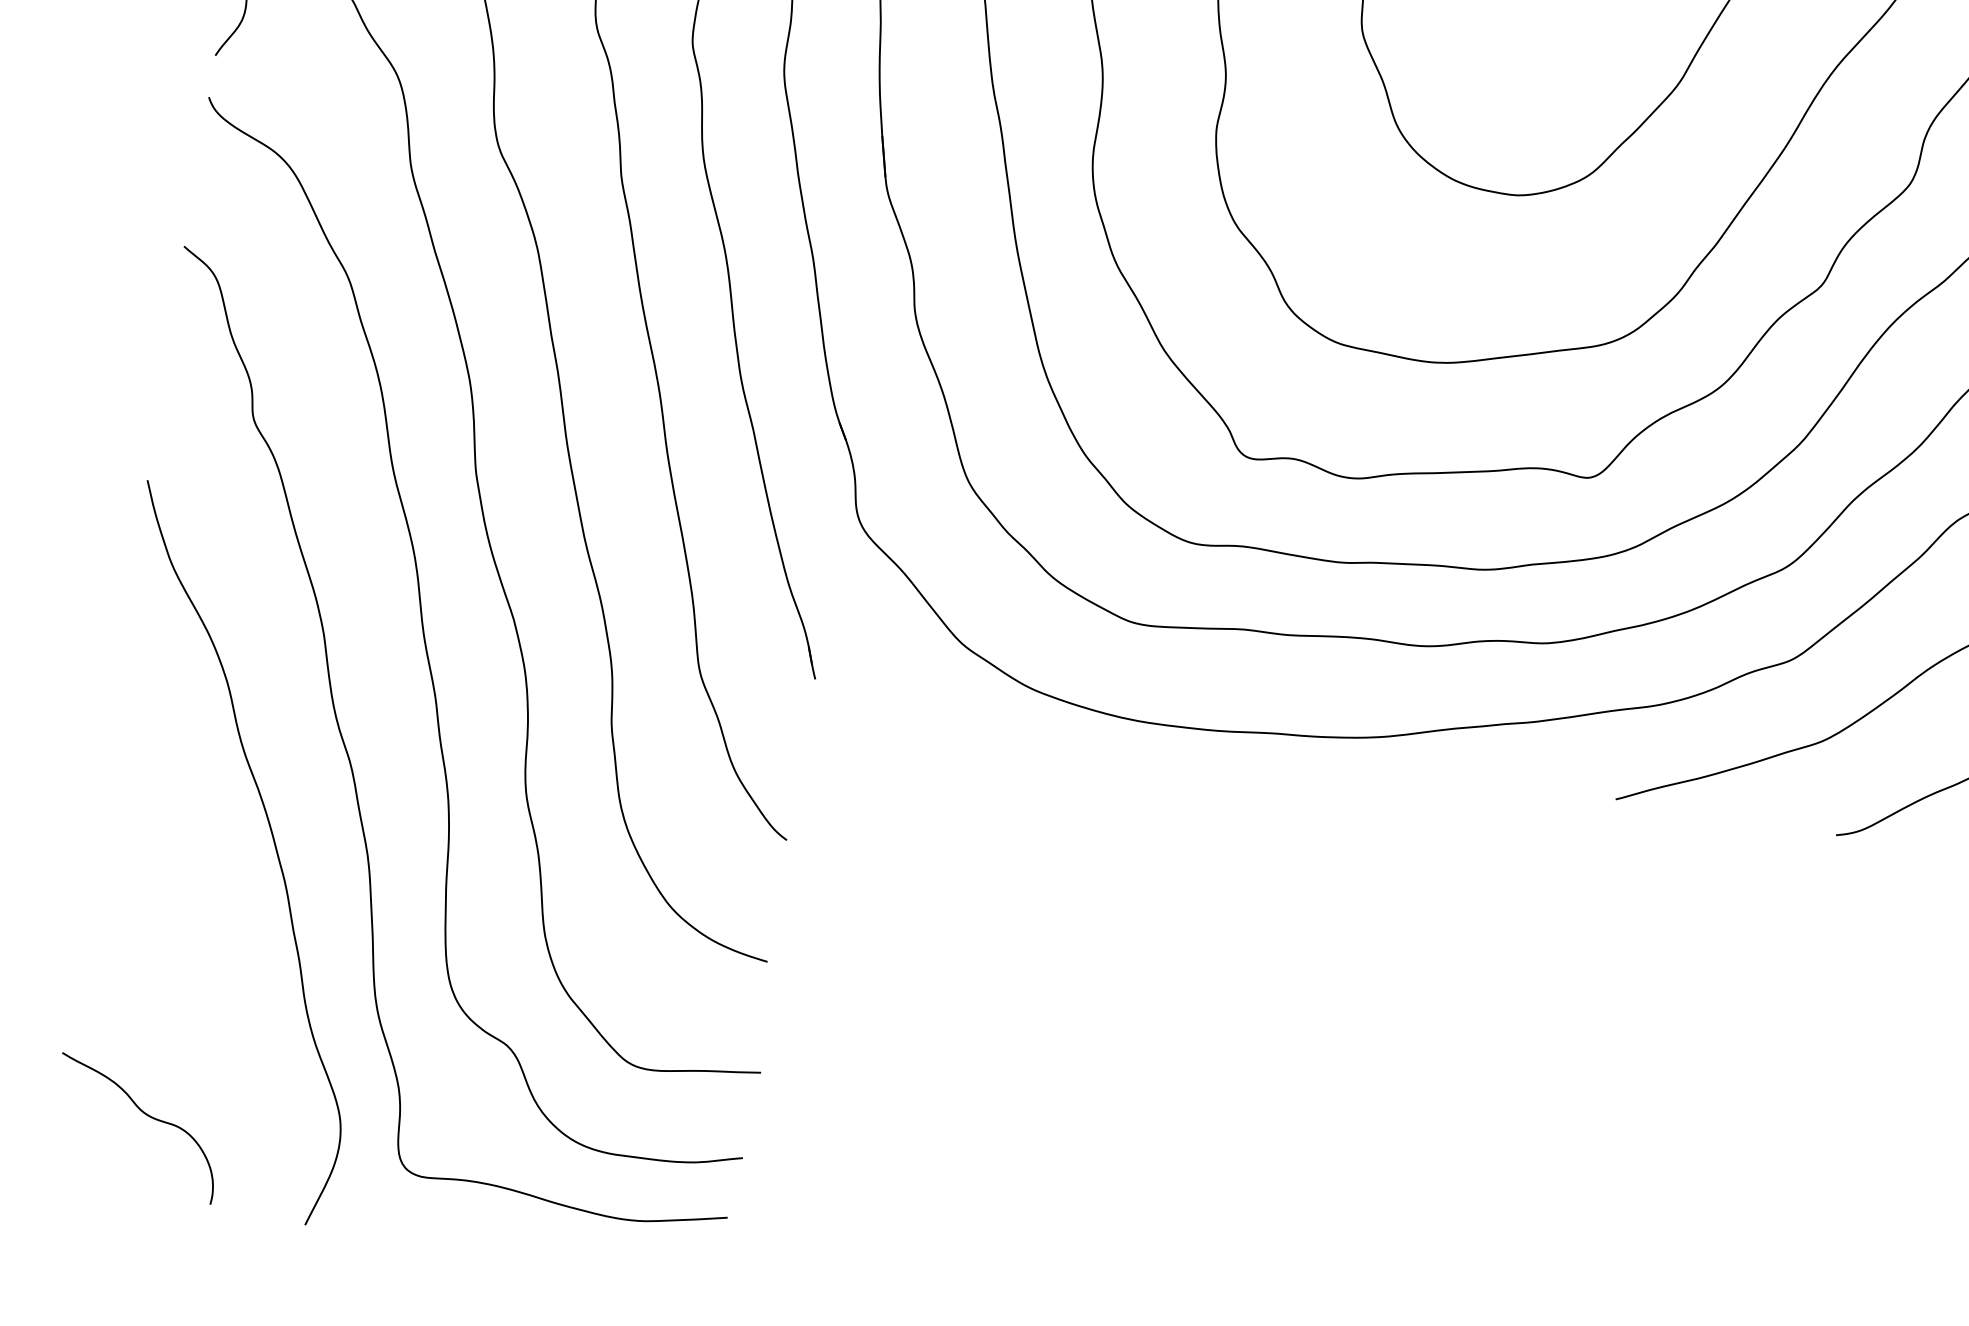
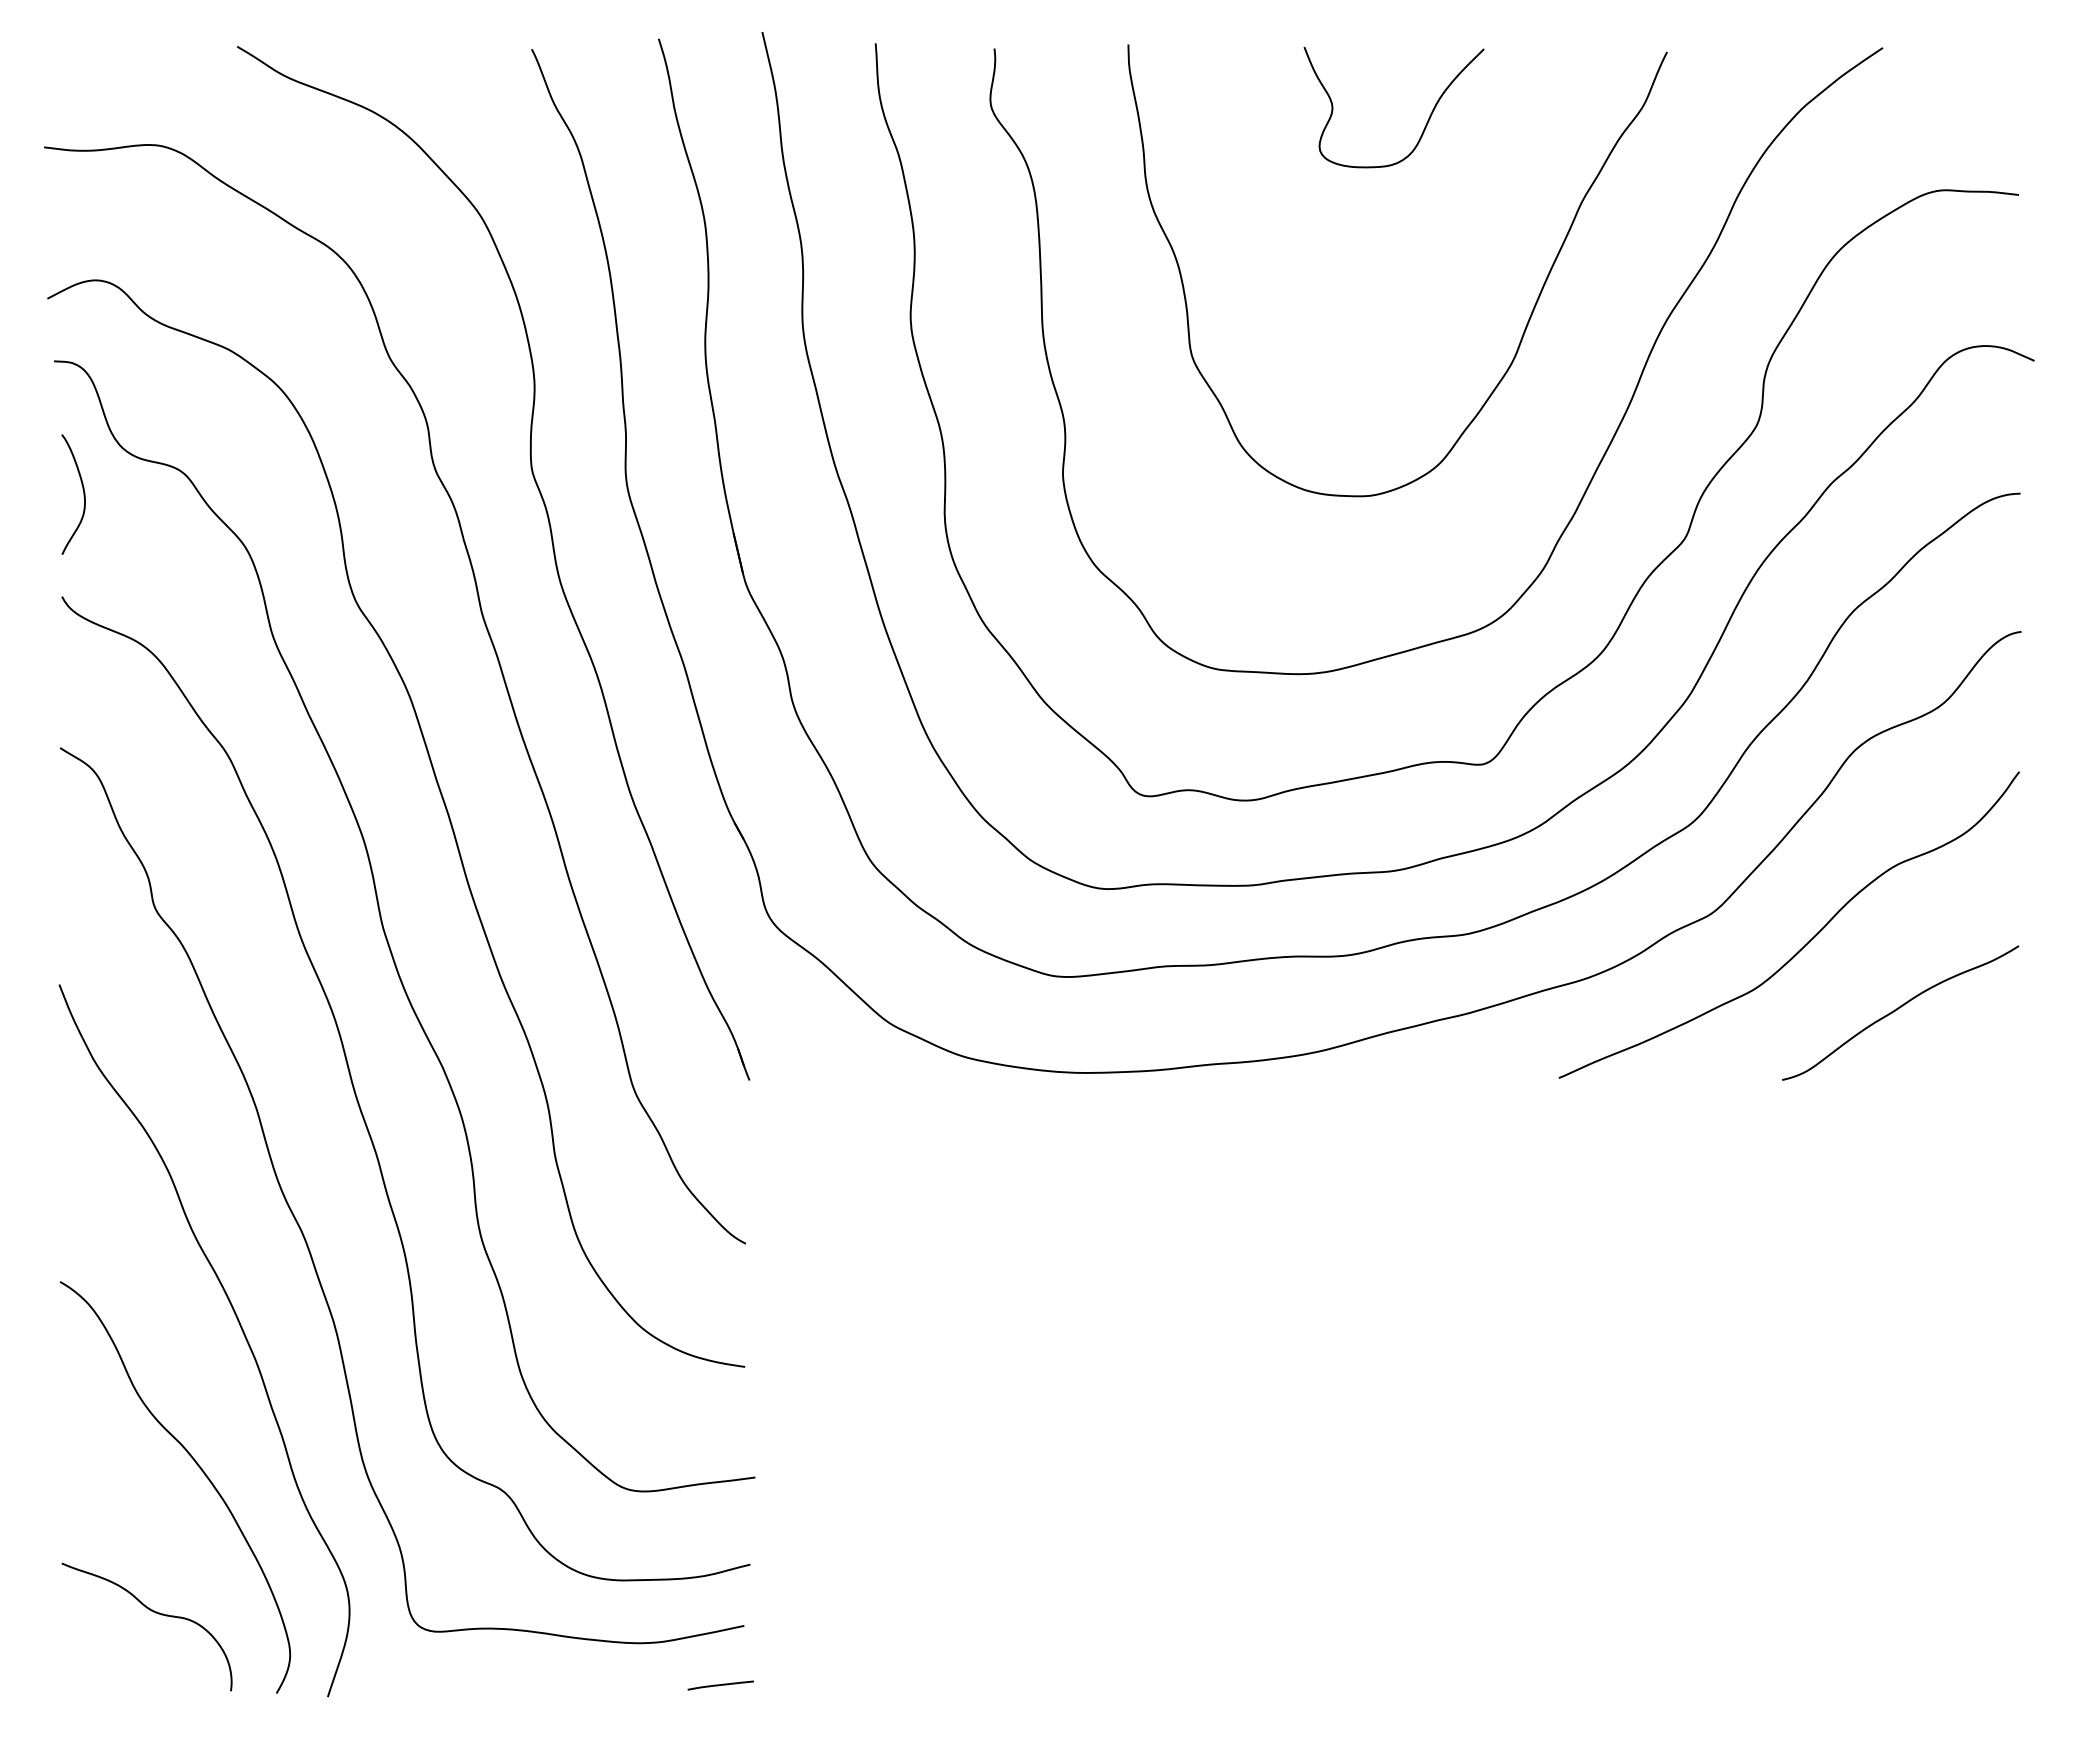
curve: (212, 979) -> (199, 1468), added
line: (695, 1273) -> (720, 1685), added

